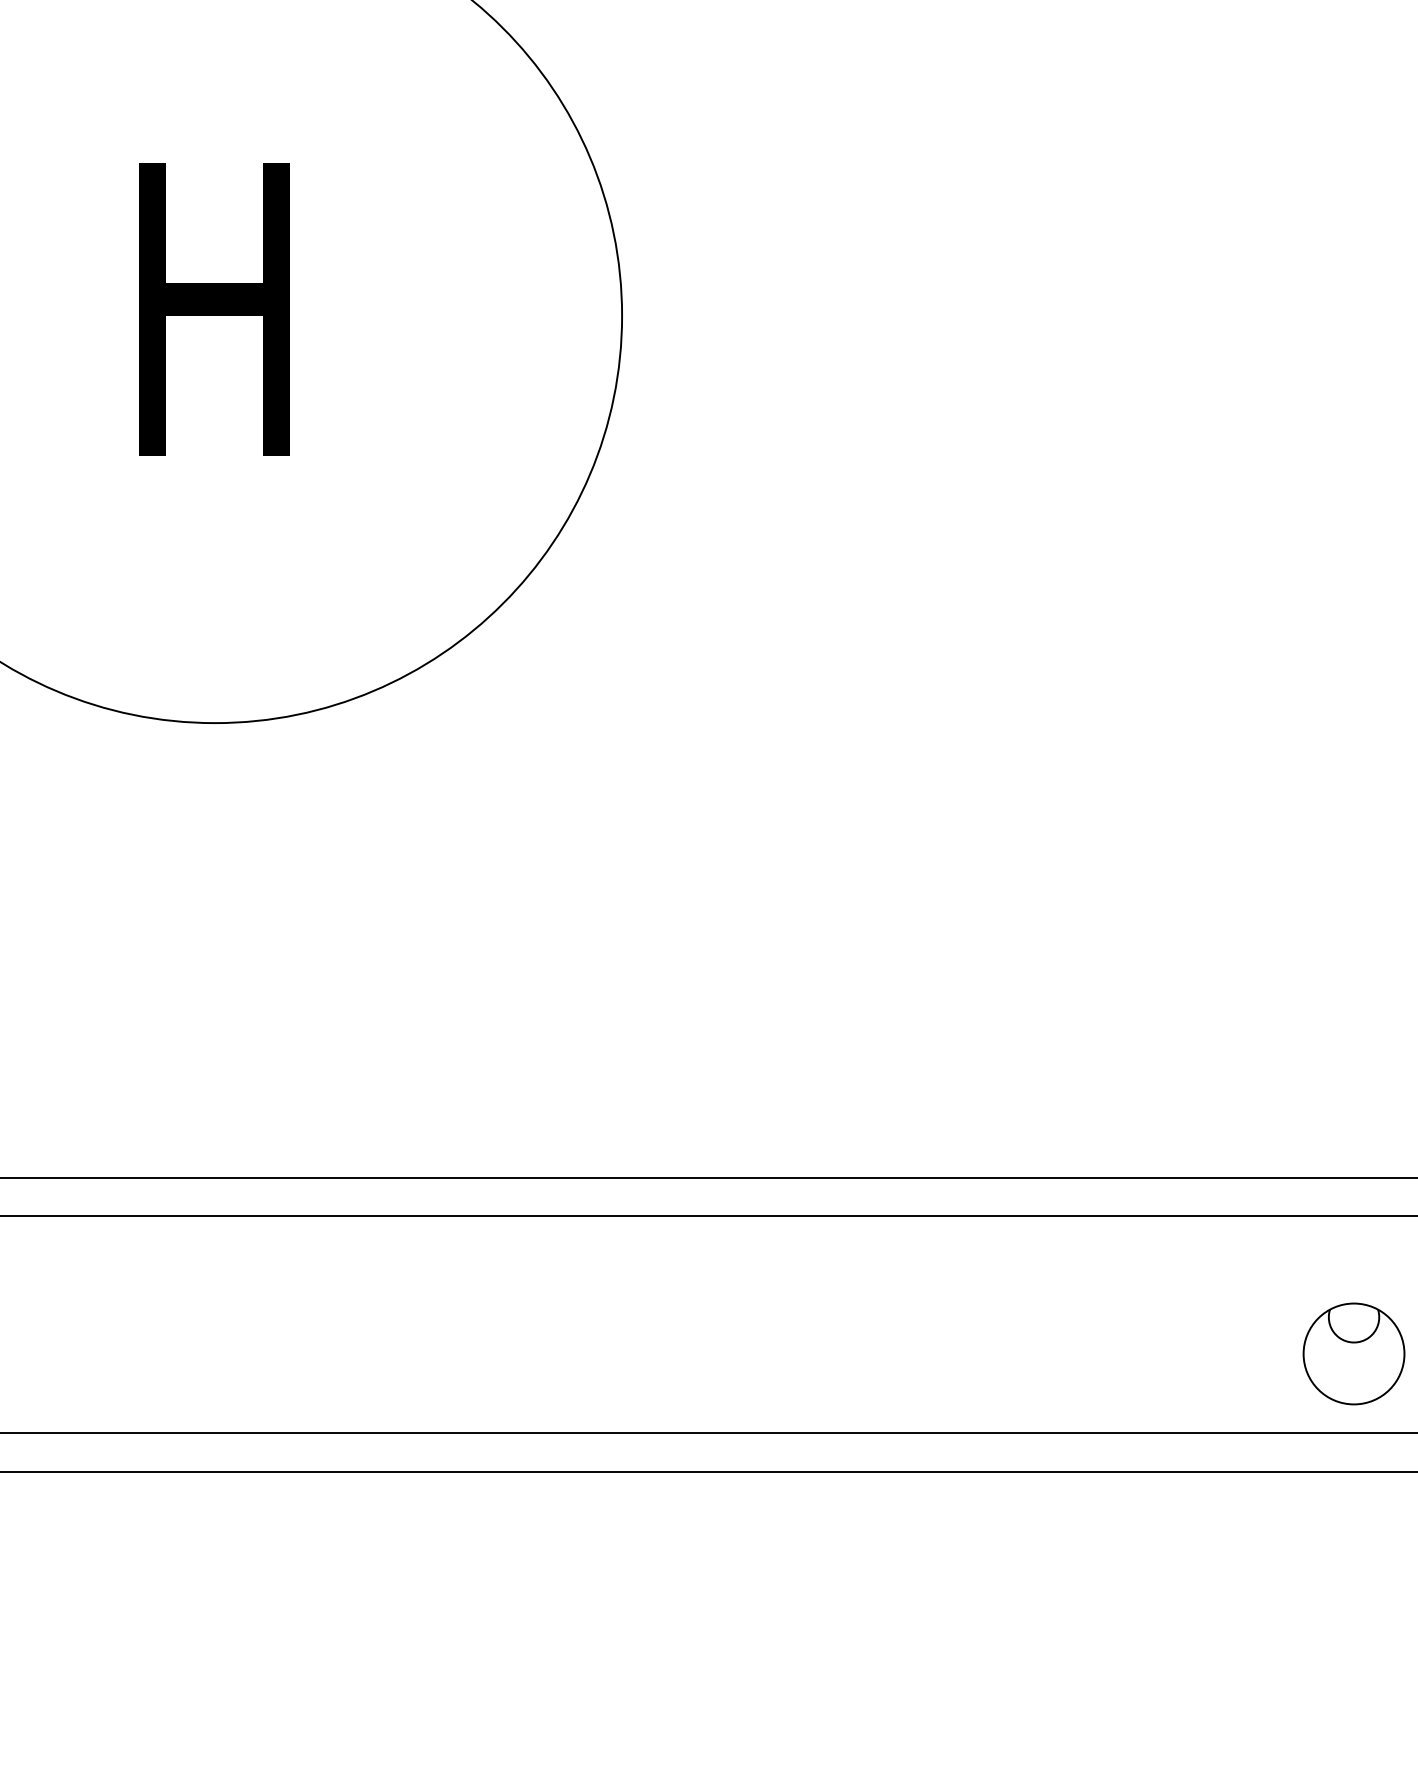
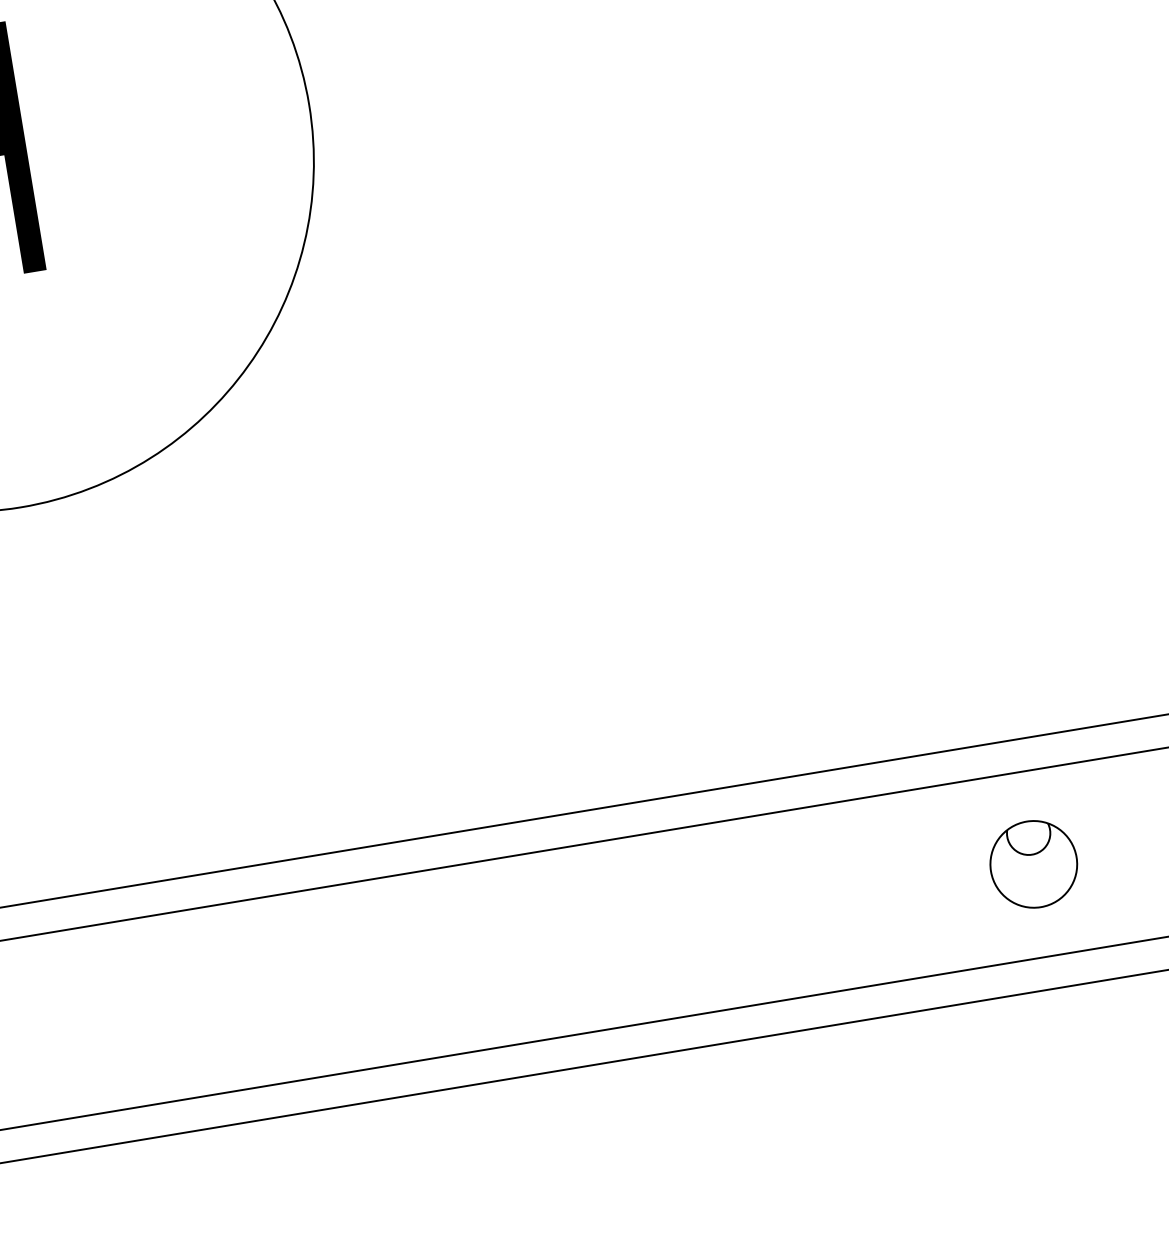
part: (1353, 1353) -> (1033, 864), moved

